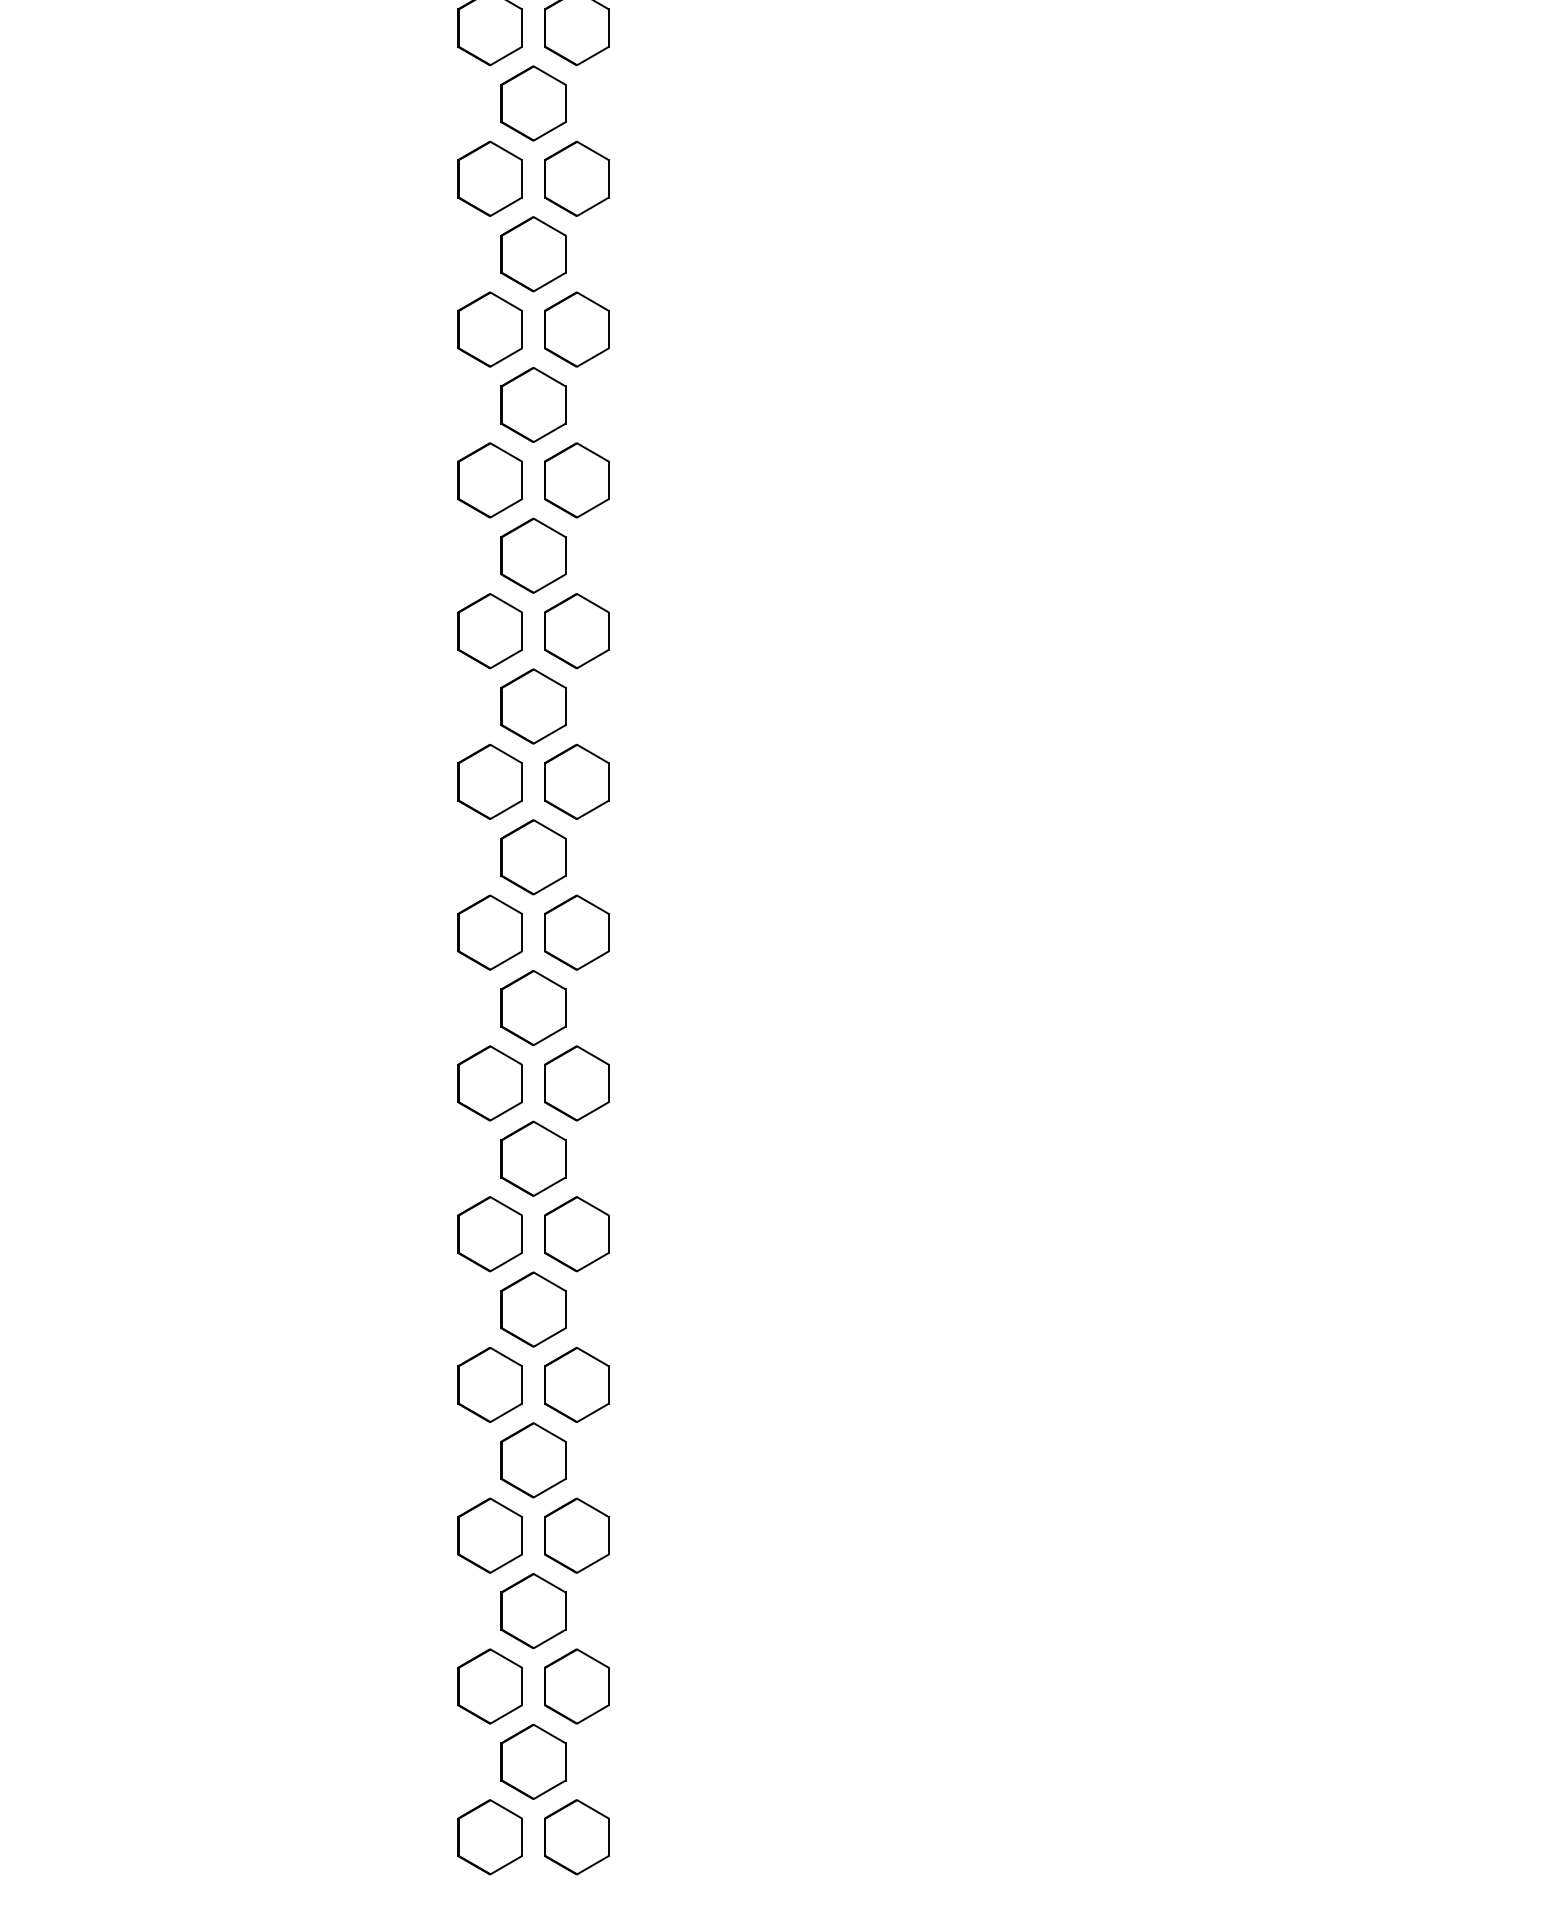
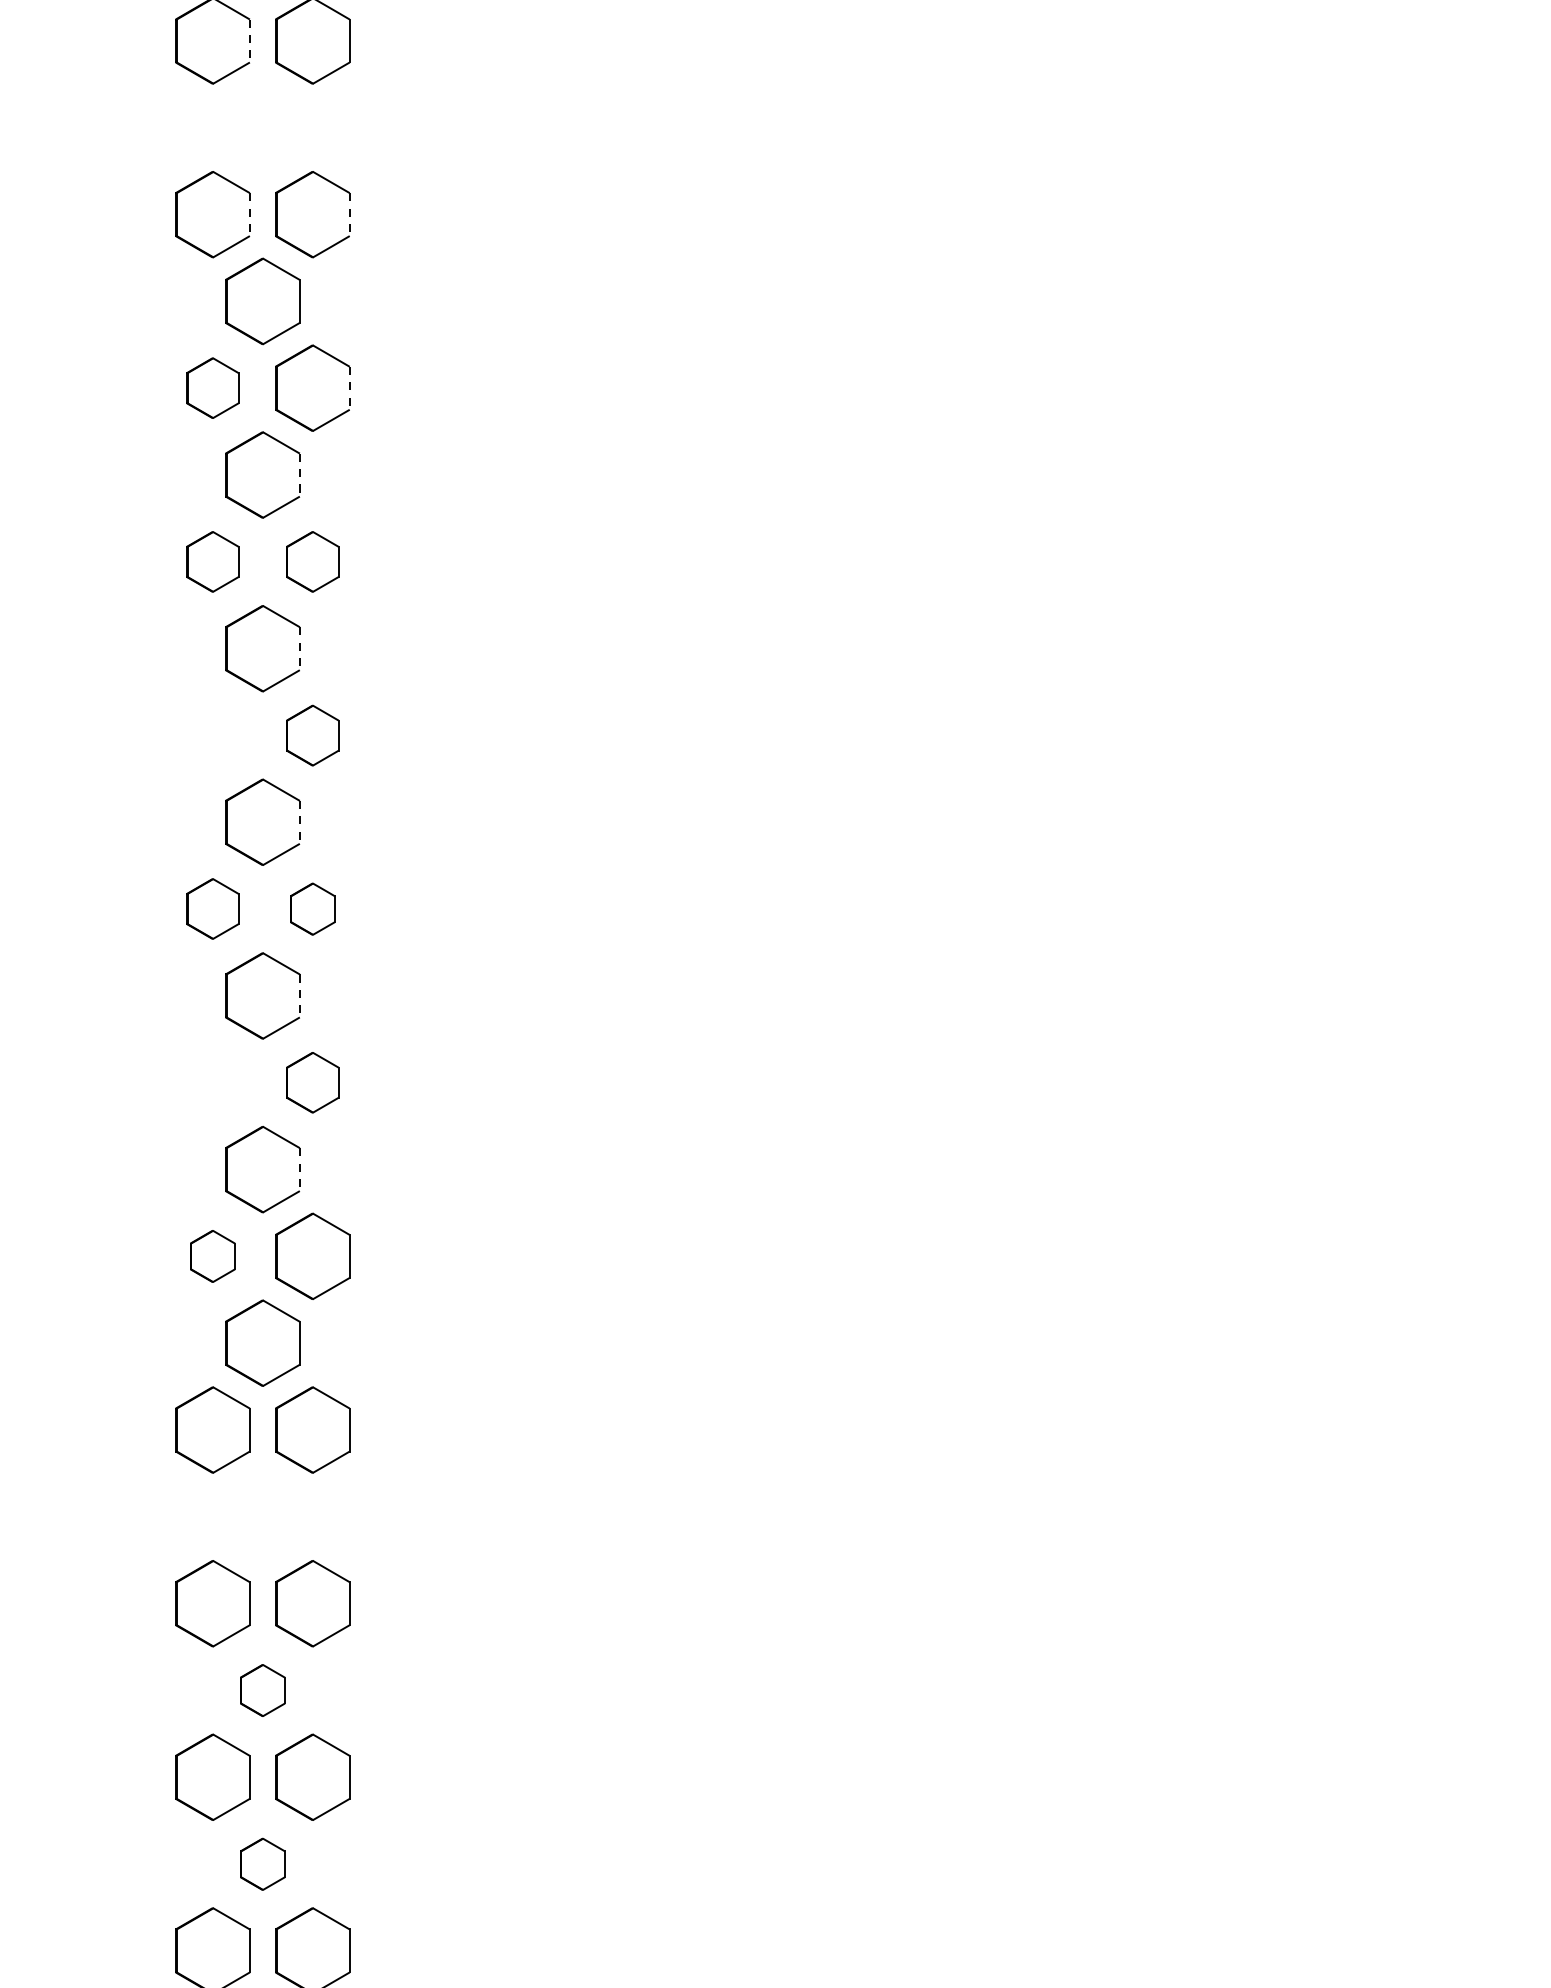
line: (522, 28) -> (250, 41), solid -> dashed
part: (533, 103) -> (262, 127), removed
line: (522, 178) -> (250, 214), solid -> dashed
line: (608, 178) -> (349, 214), solid -> dashed
part: (489, 329) -> (212, 388), size x0.7
line: (608, 329) -> (349, 388), solid -> dashed
line: (565, 405) -> (299, 475), solid -> dashed
part: (489, 480) -> (212, 562), size x0.7
part: (576, 480) -> (312, 562), size x0.7
line: (565, 555) -> (299, 648), solid -> dashed
part: (489, 631) -> (212, 735), removed
part: (576, 631) -> (312, 735), size x0.7
line: (565, 706) -> (299, 822), solid -> dashed
part: (489, 781) -> (212, 908), size x0.7
part: (576, 781) -> (312, 908), size x0.6
line: (565, 857) -> (299, 996), solid -> dashed
part: (489, 932) -> (212, 1082), removed
part: (576, 932) -> (312, 1082), size x0.7
line: (565, 1008) -> (299, 1170), solid -> dashed
part: (489, 1083) -> (212, 1256), size x0.6
part: (533, 1309) -> (262, 1516), removed
part: (533, 1460) -> (262, 1690), size x0.6
part: (533, 1611) -> (262, 1864), size x0.6

